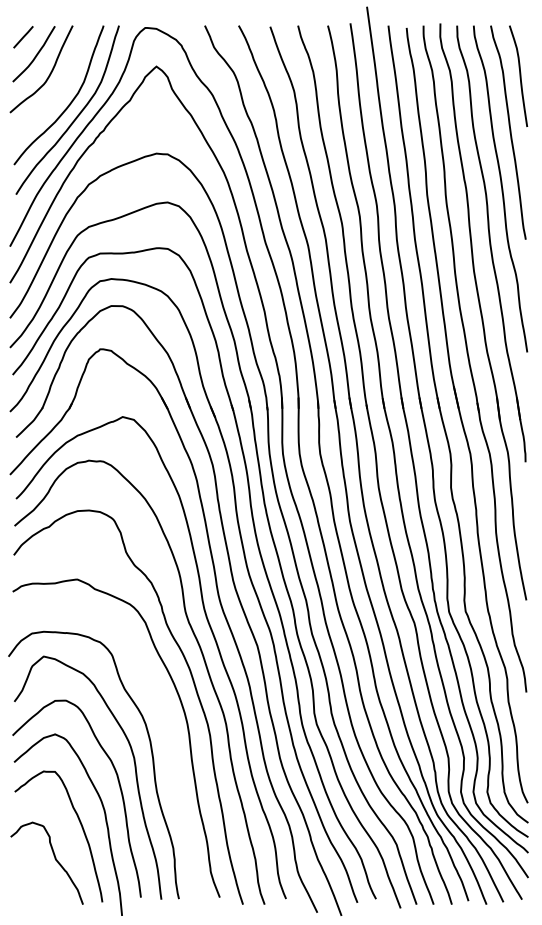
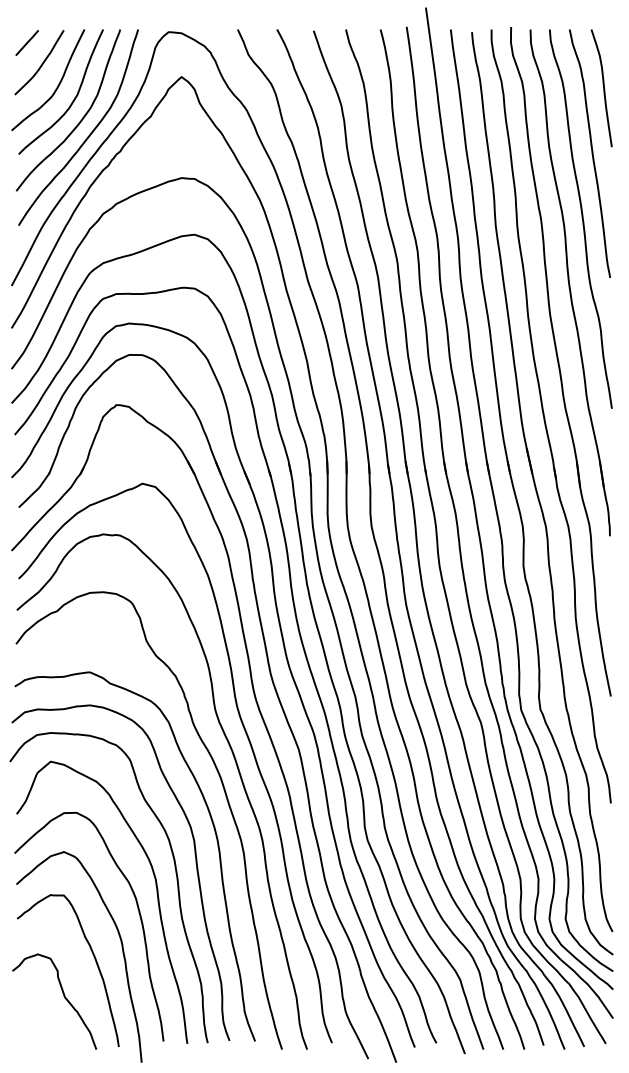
curve: (62, 86) -> (72, 100), added
curve: (168, 744) -> (195, 863), added

